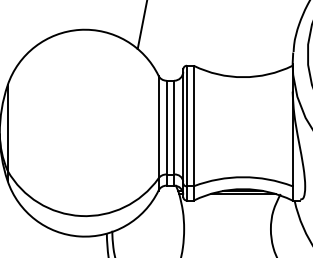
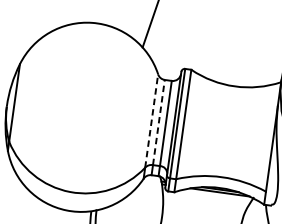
line: (158, 126) -> (151, 120), solid -> dashed
line: (166, 127) -> (158, 122), solid -> dashed

